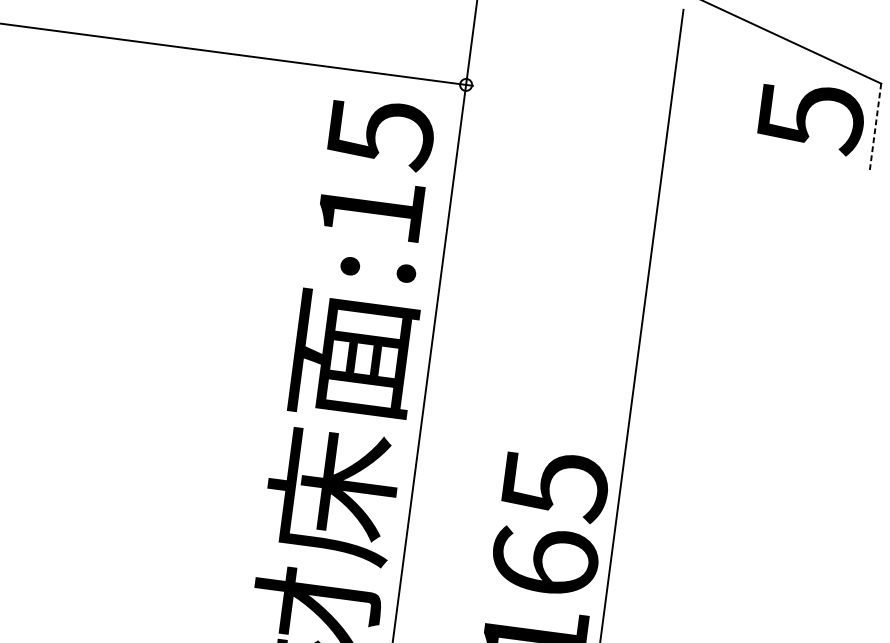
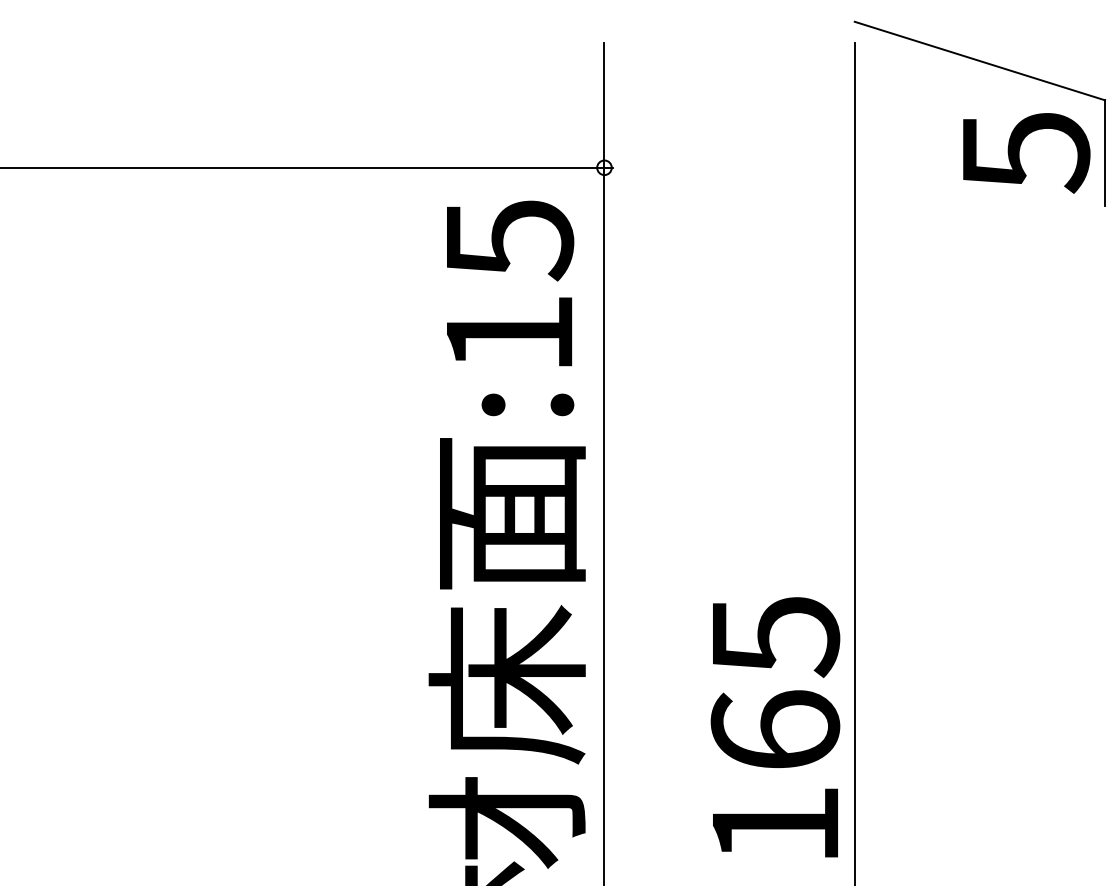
line: (875, 127) -> (1105, 153), dashed -> solid

